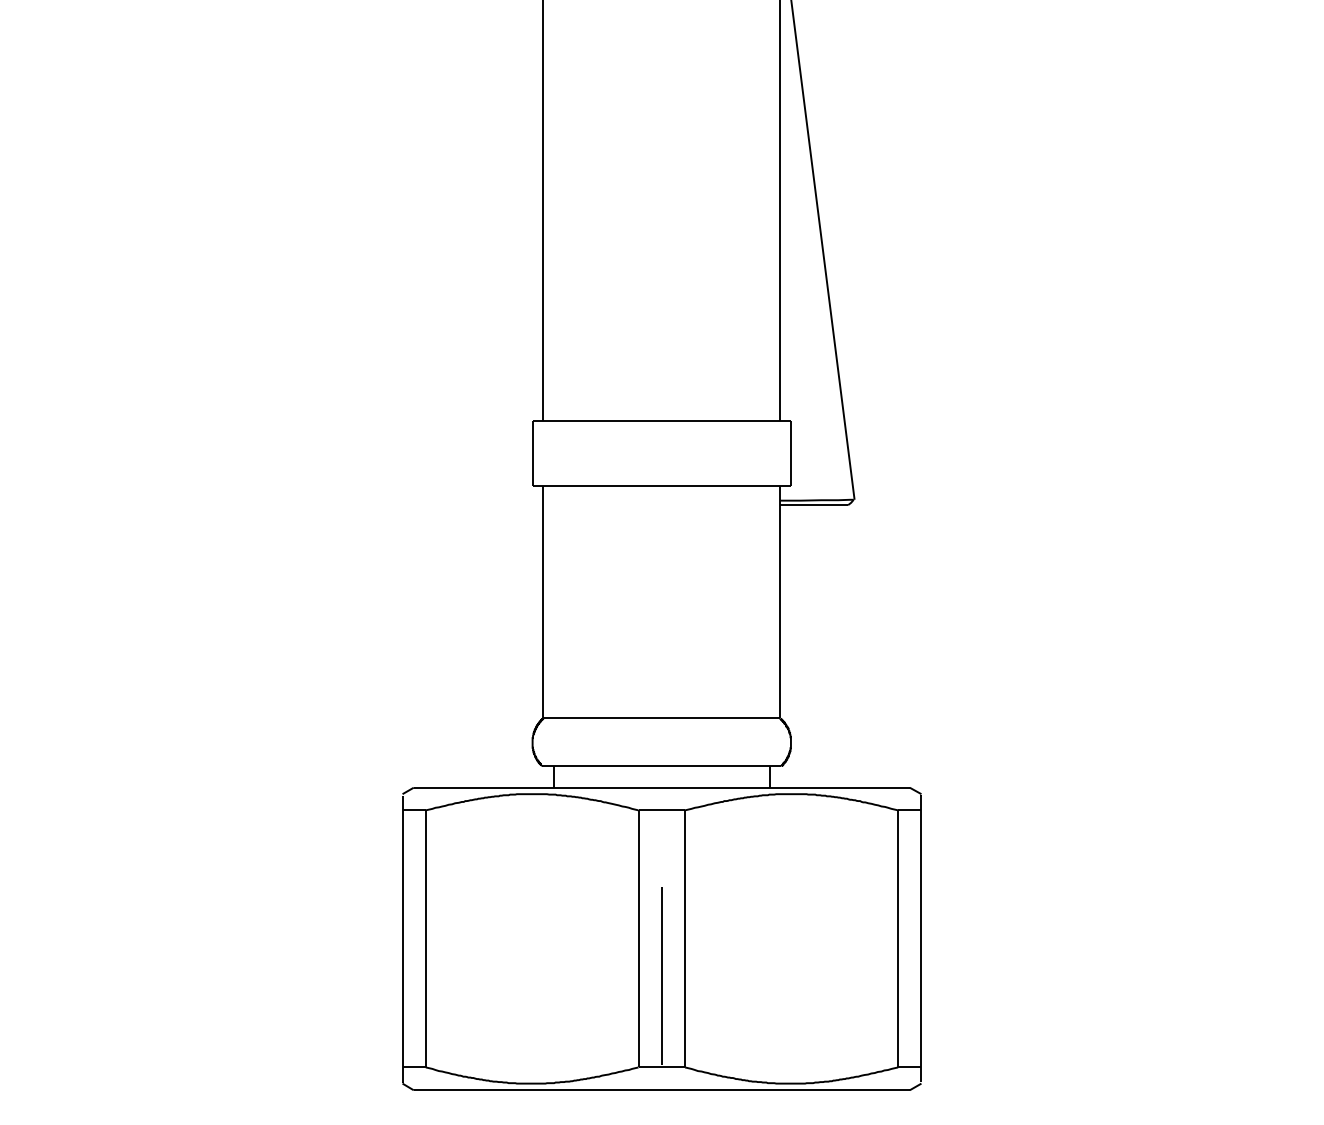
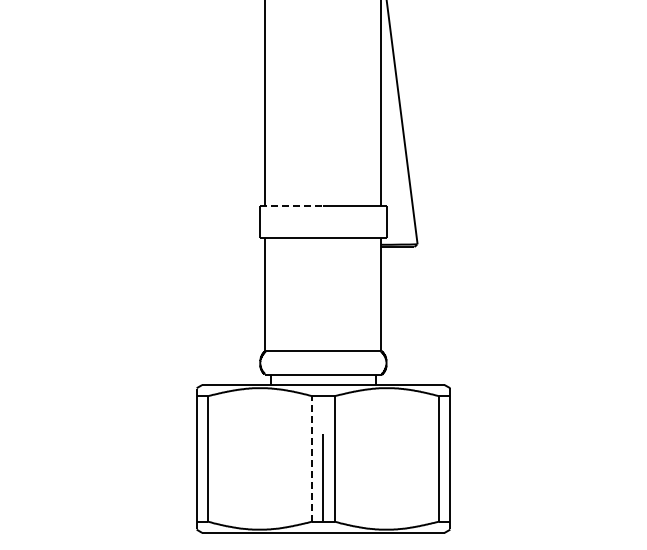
line: (596, 420) -> (291, 205), solid -> dashed
line: (639, 938) -> (312, 458), solid -> dashed

